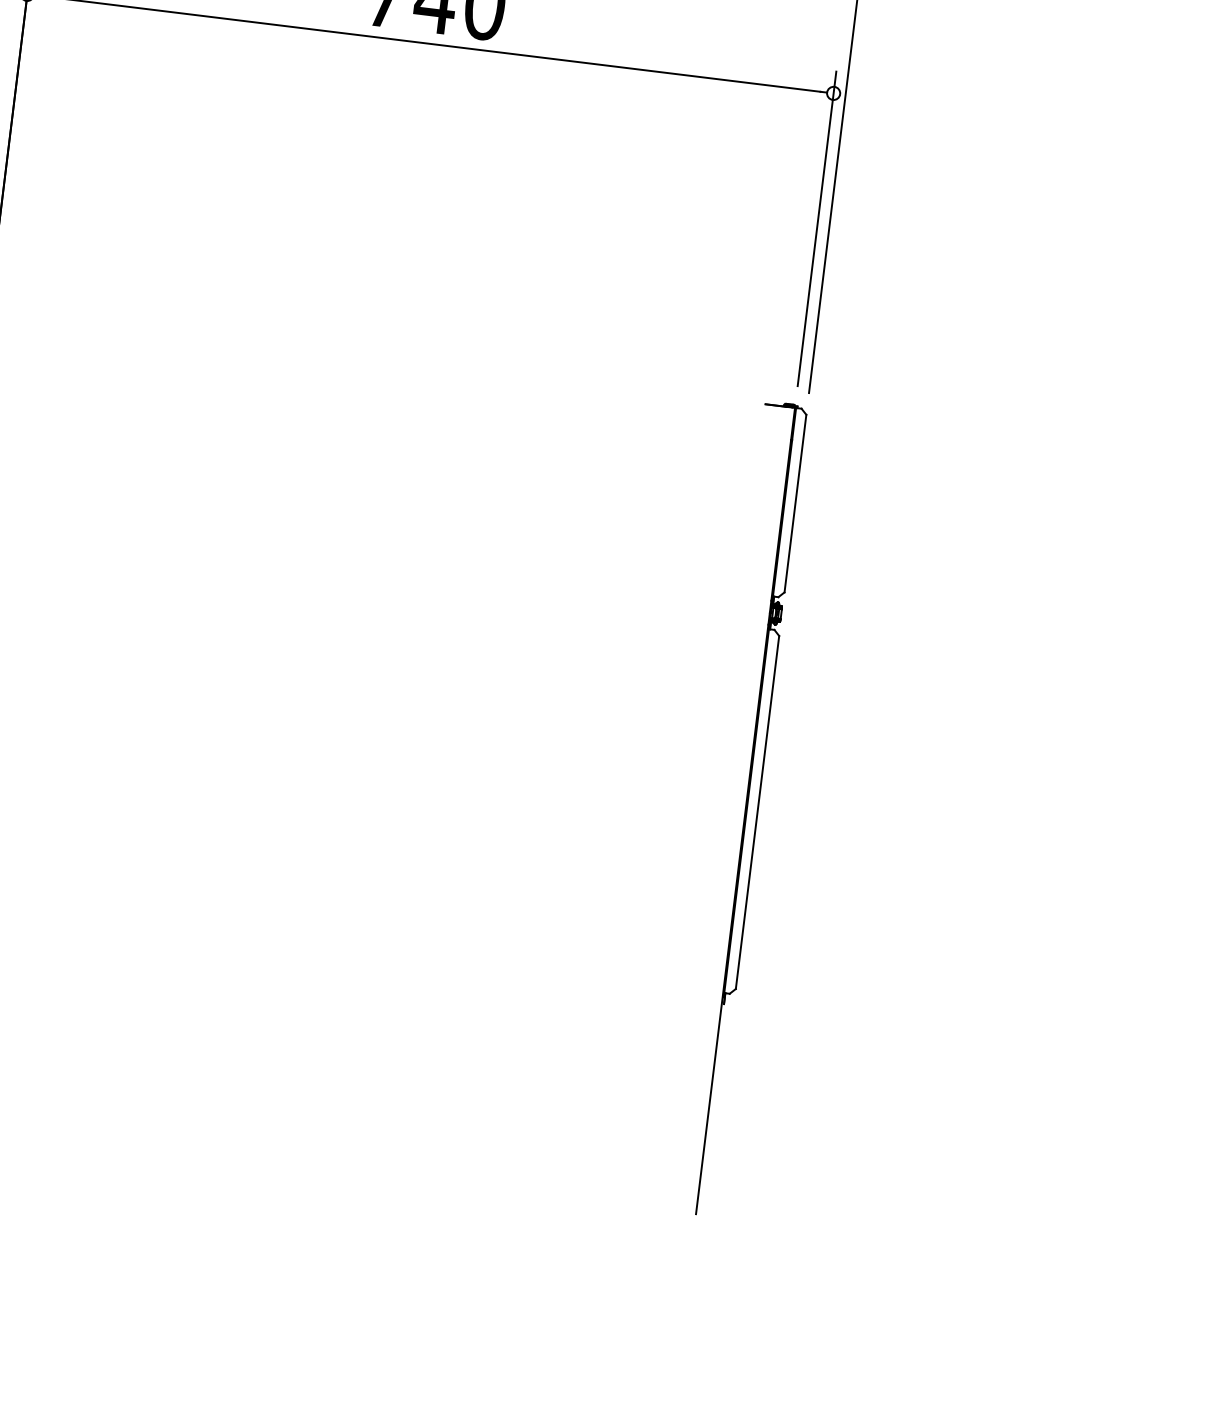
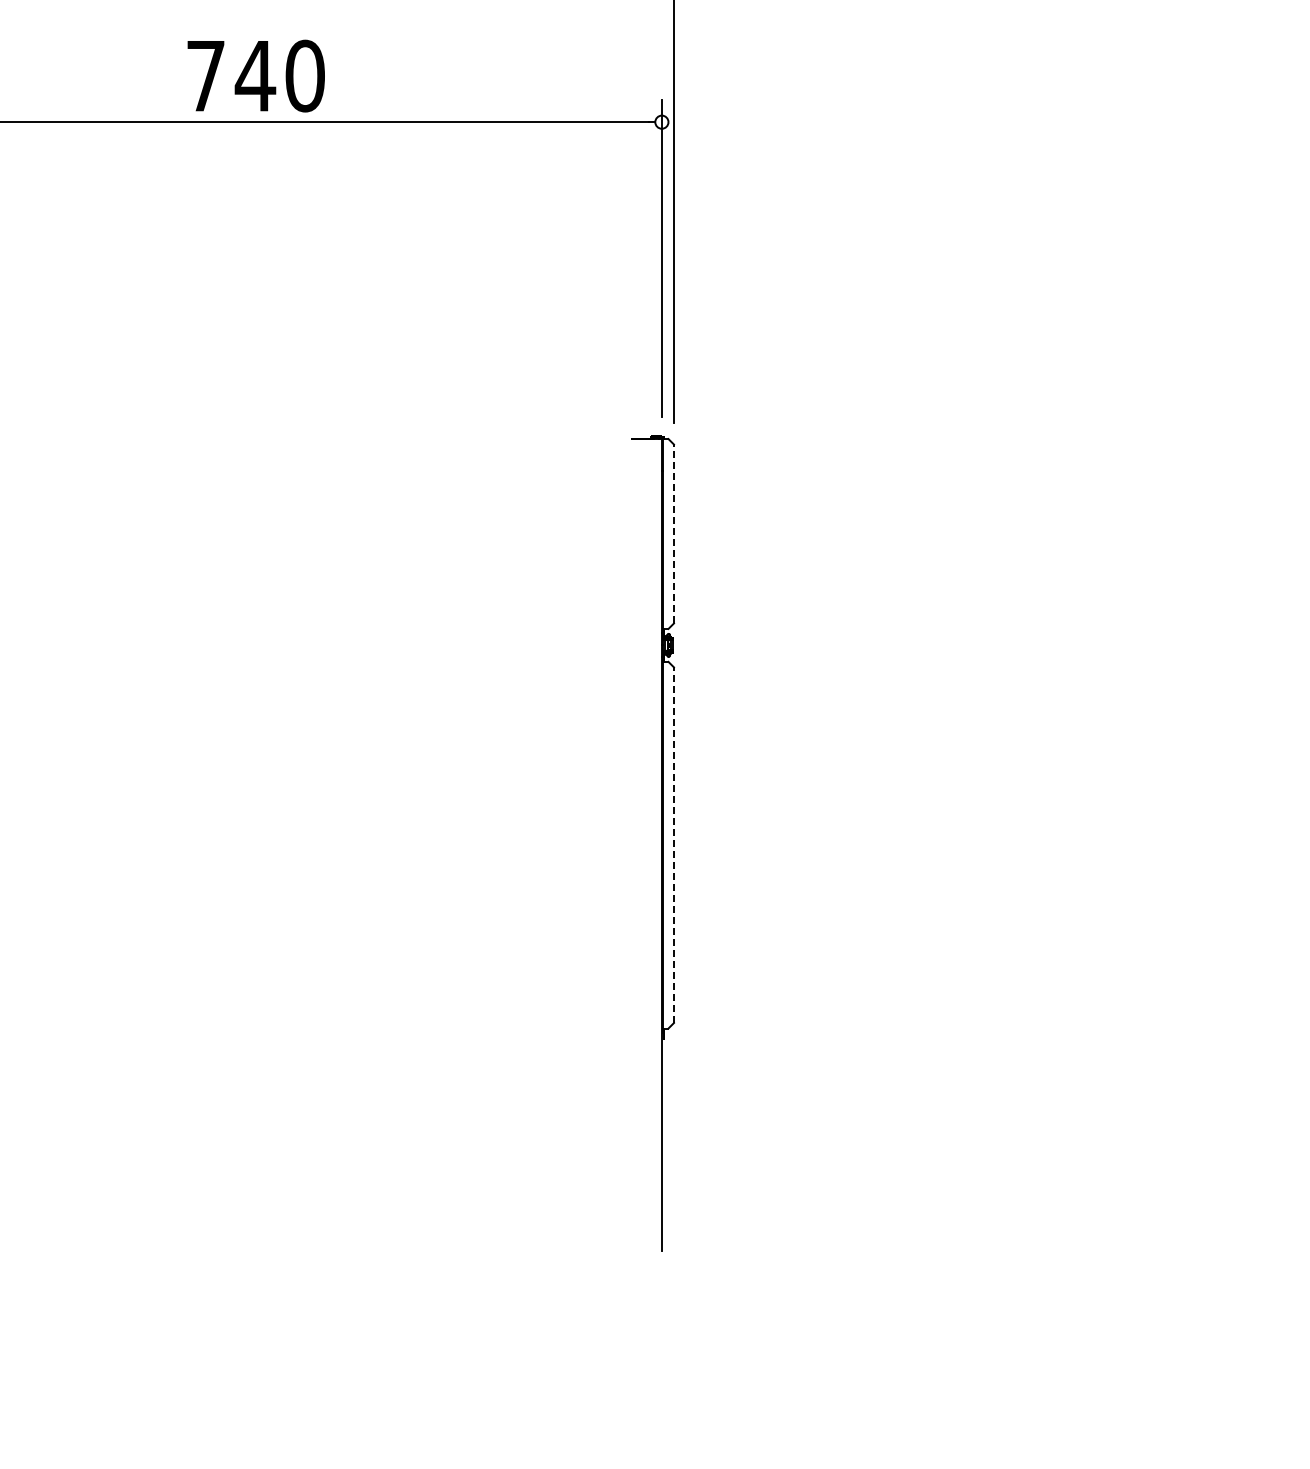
line: (795, 503) -> (673, 533), solid -> dashed
line: (757, 812) -> (673, 845), solid -> dashed

